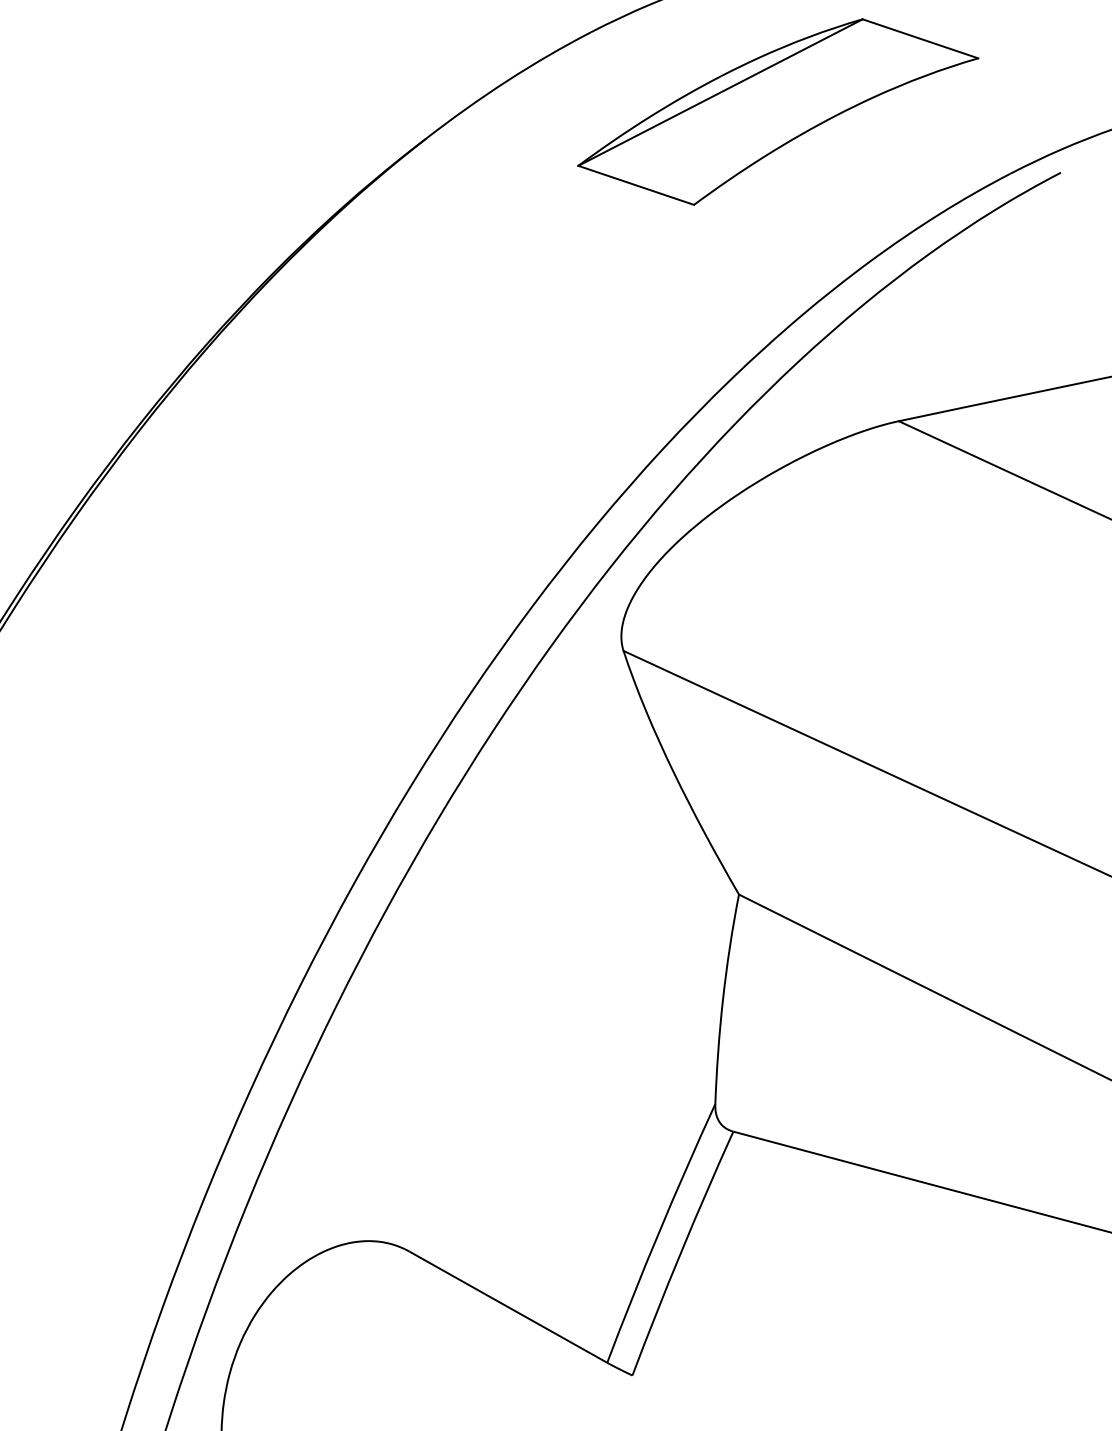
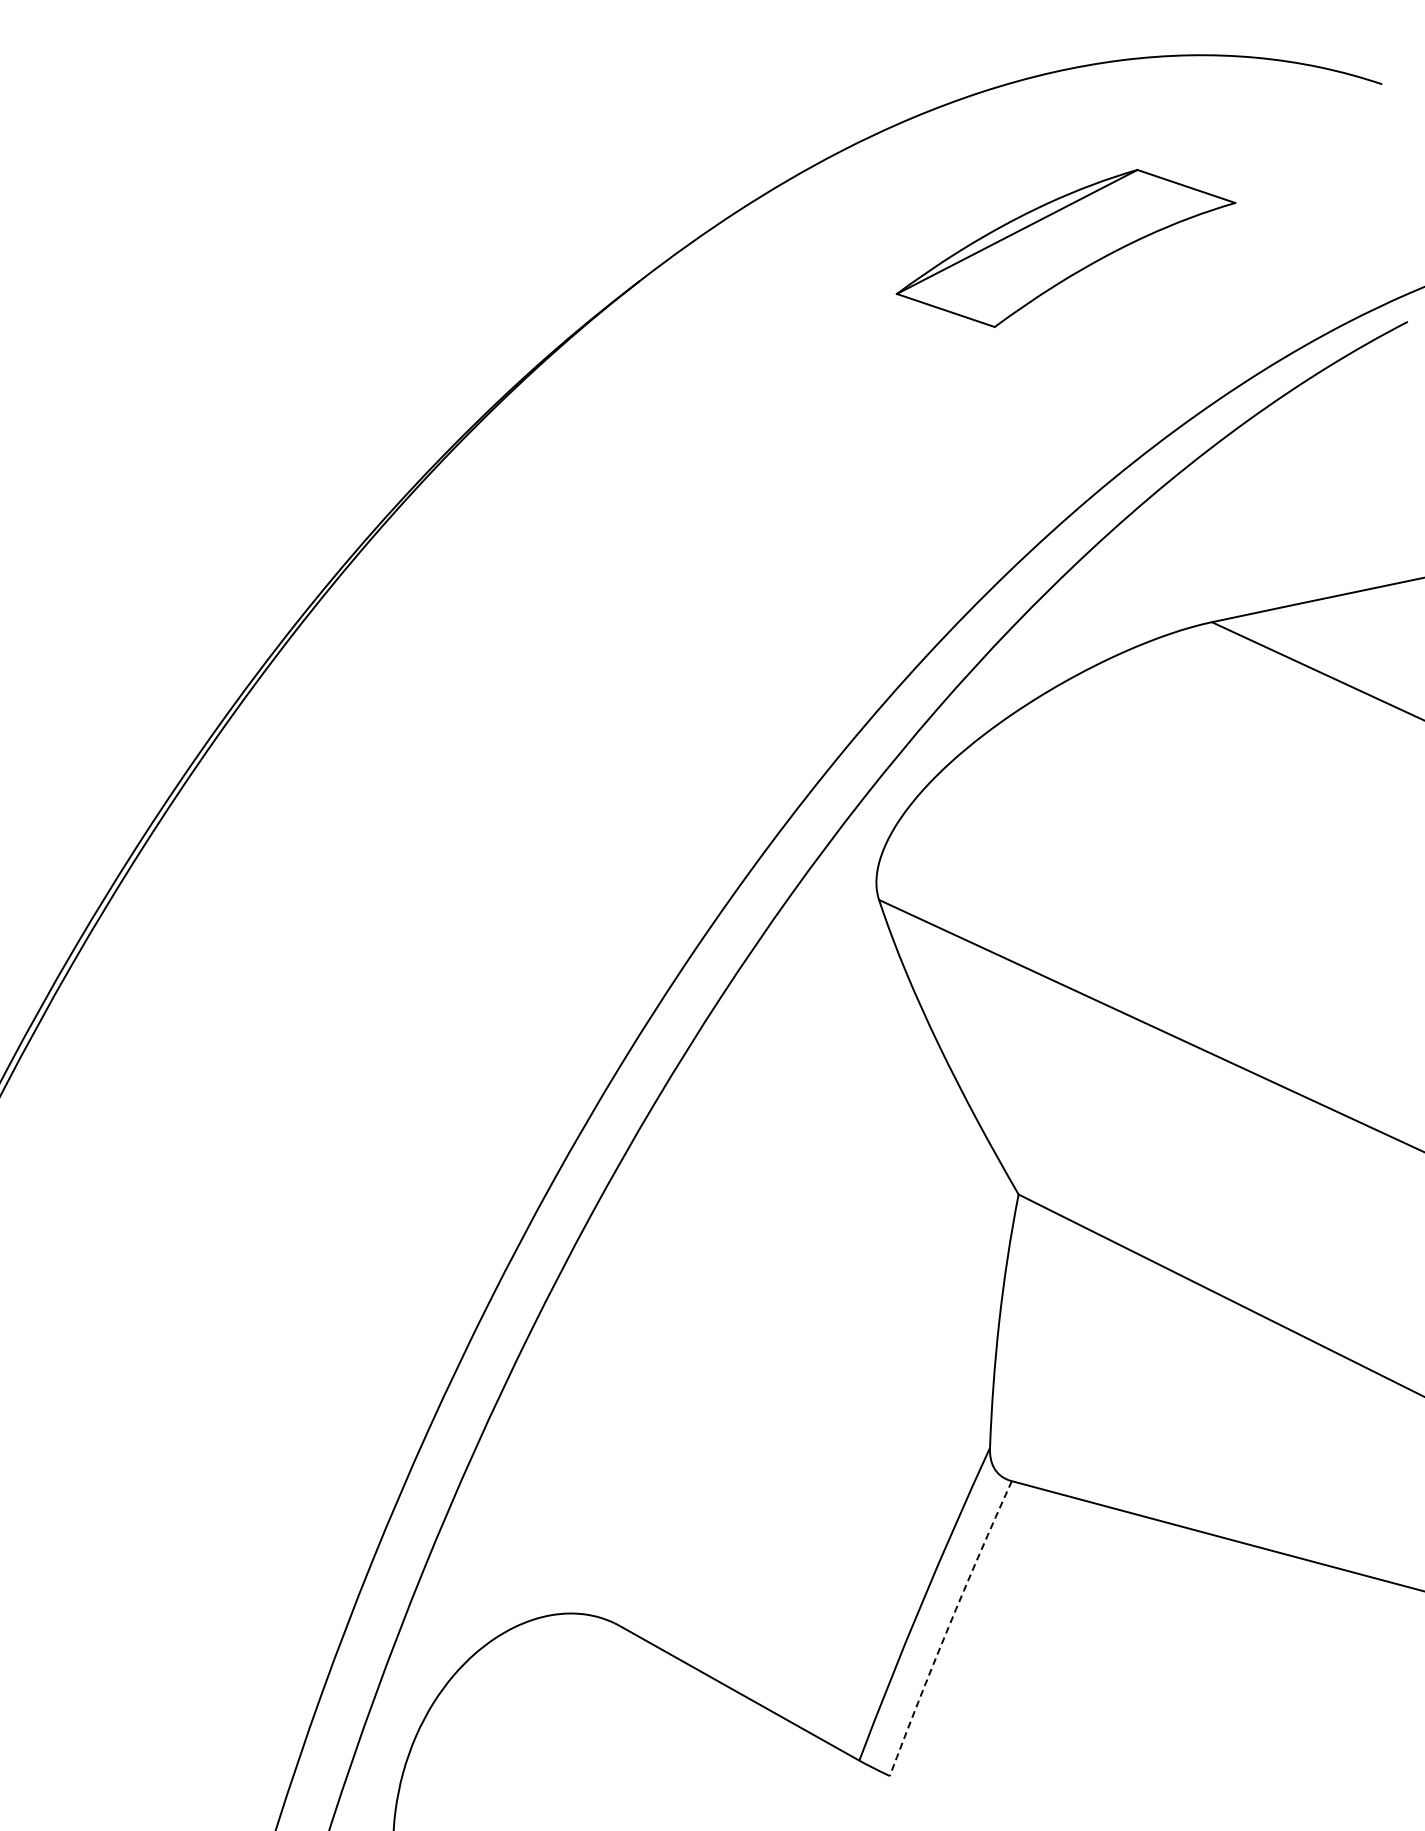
part: (777, 112) -> (1065, 248), size x0.7
arc: (680, 1252) -> (948, 1627), solid -> dashed

